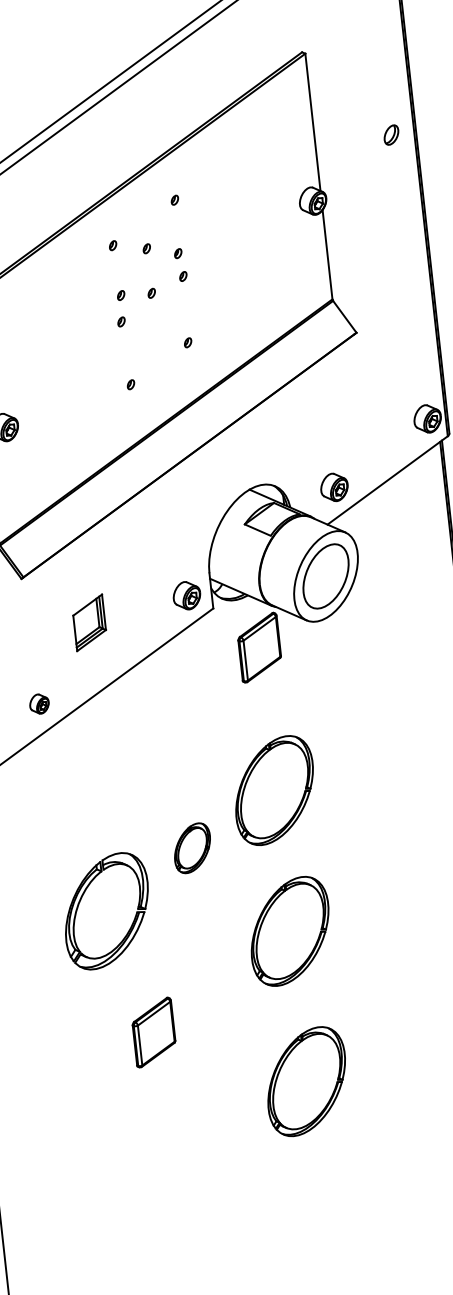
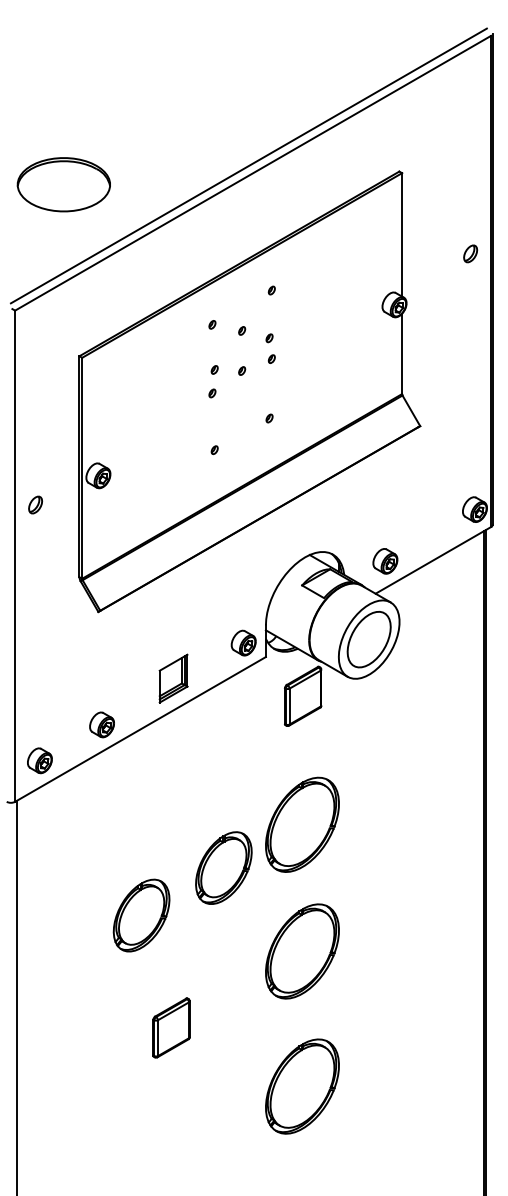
part: (89, 622) -> (173, 678), moved
part: (38, 703) -> (101, 724), size x1.43
part: (192, 847) -> (223, 867), size x1.67
part: (106, 911) -> (141, 915), size x0.71

